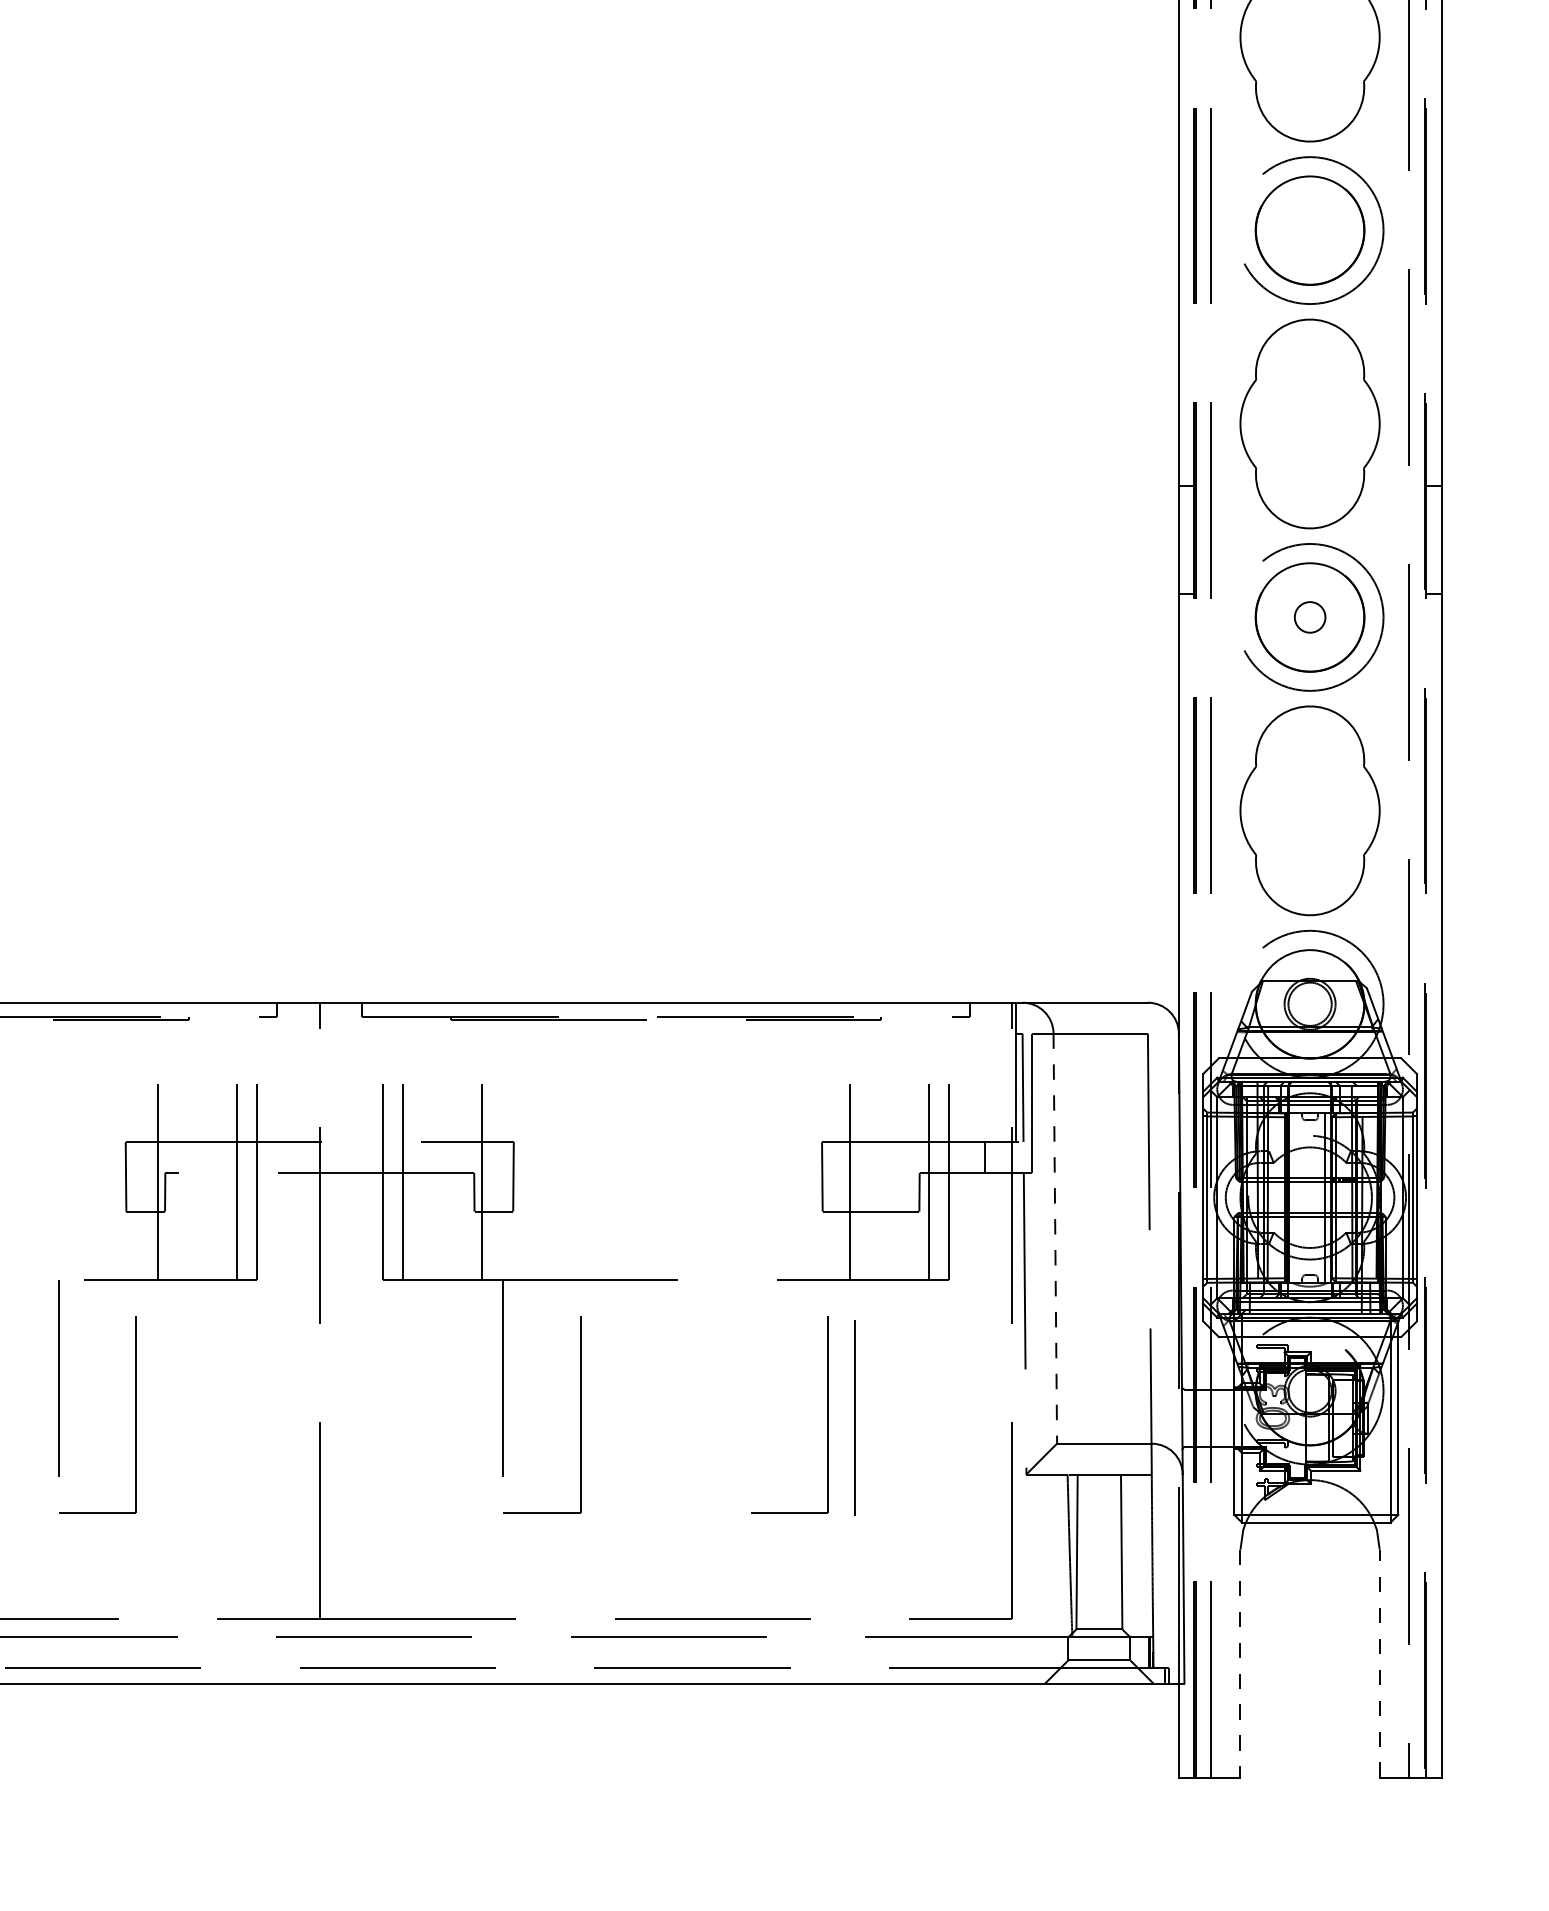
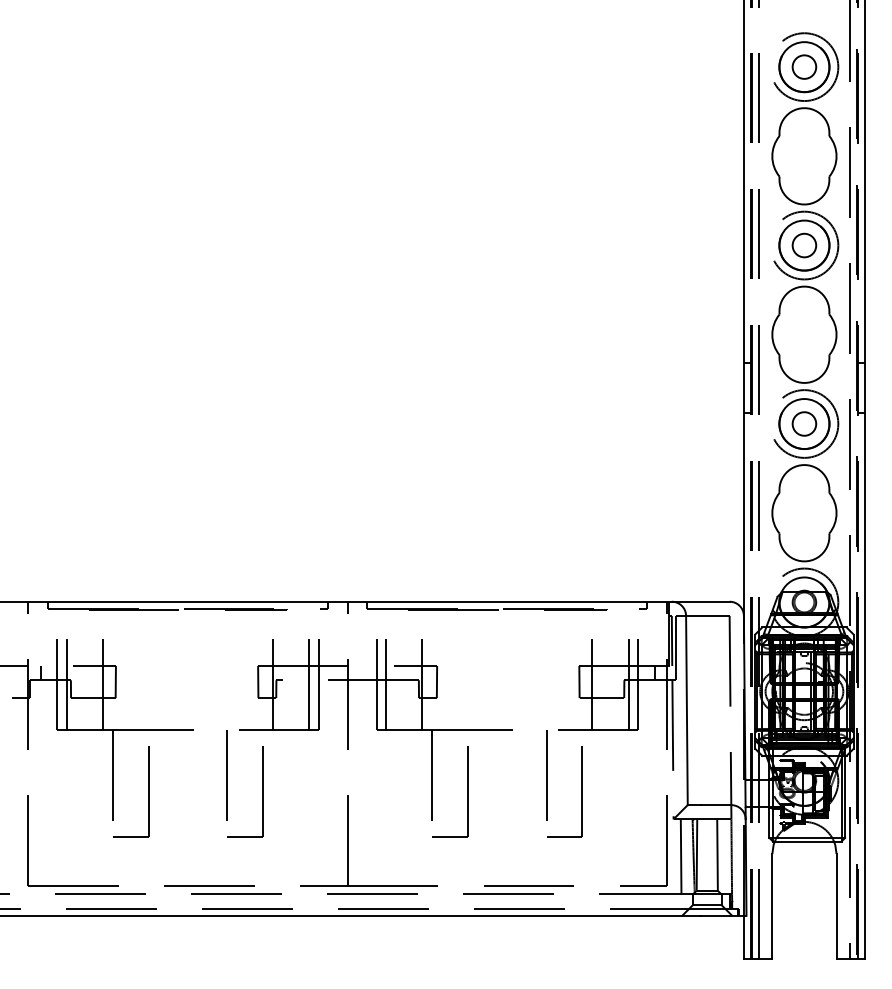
circle: (1310, 230) -> (804, 245), added
circle: (1310, 616) -> (804, 423), size x1.67
line: (1054, 1238) -> (686, 710), dashed -> solid
line: (854, 1418) -> (546, 775), moved
line: (1041, 1555) -> (680, 856), added
line: (1240, 1663) -> (772, 906), dashed -> solid
line: (1379, 1663) -> (836, 906), dashed -> solid

